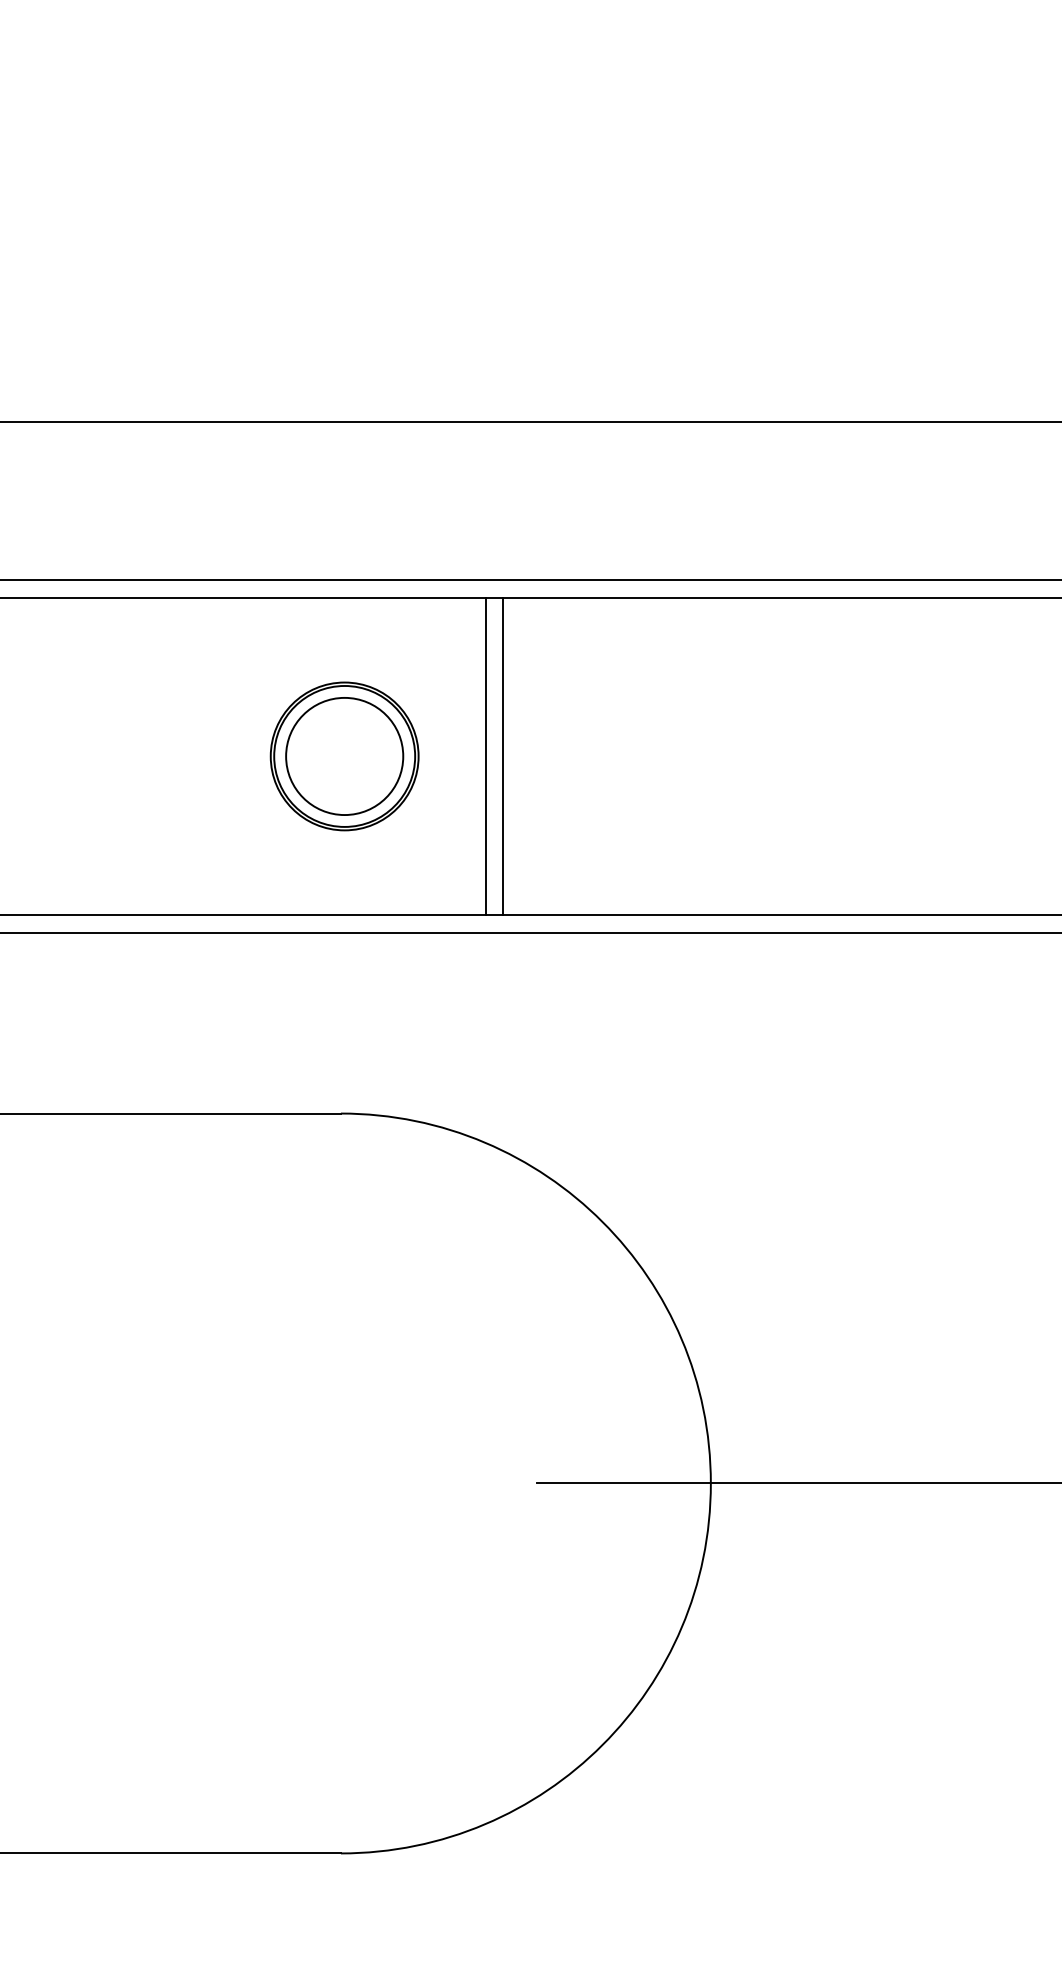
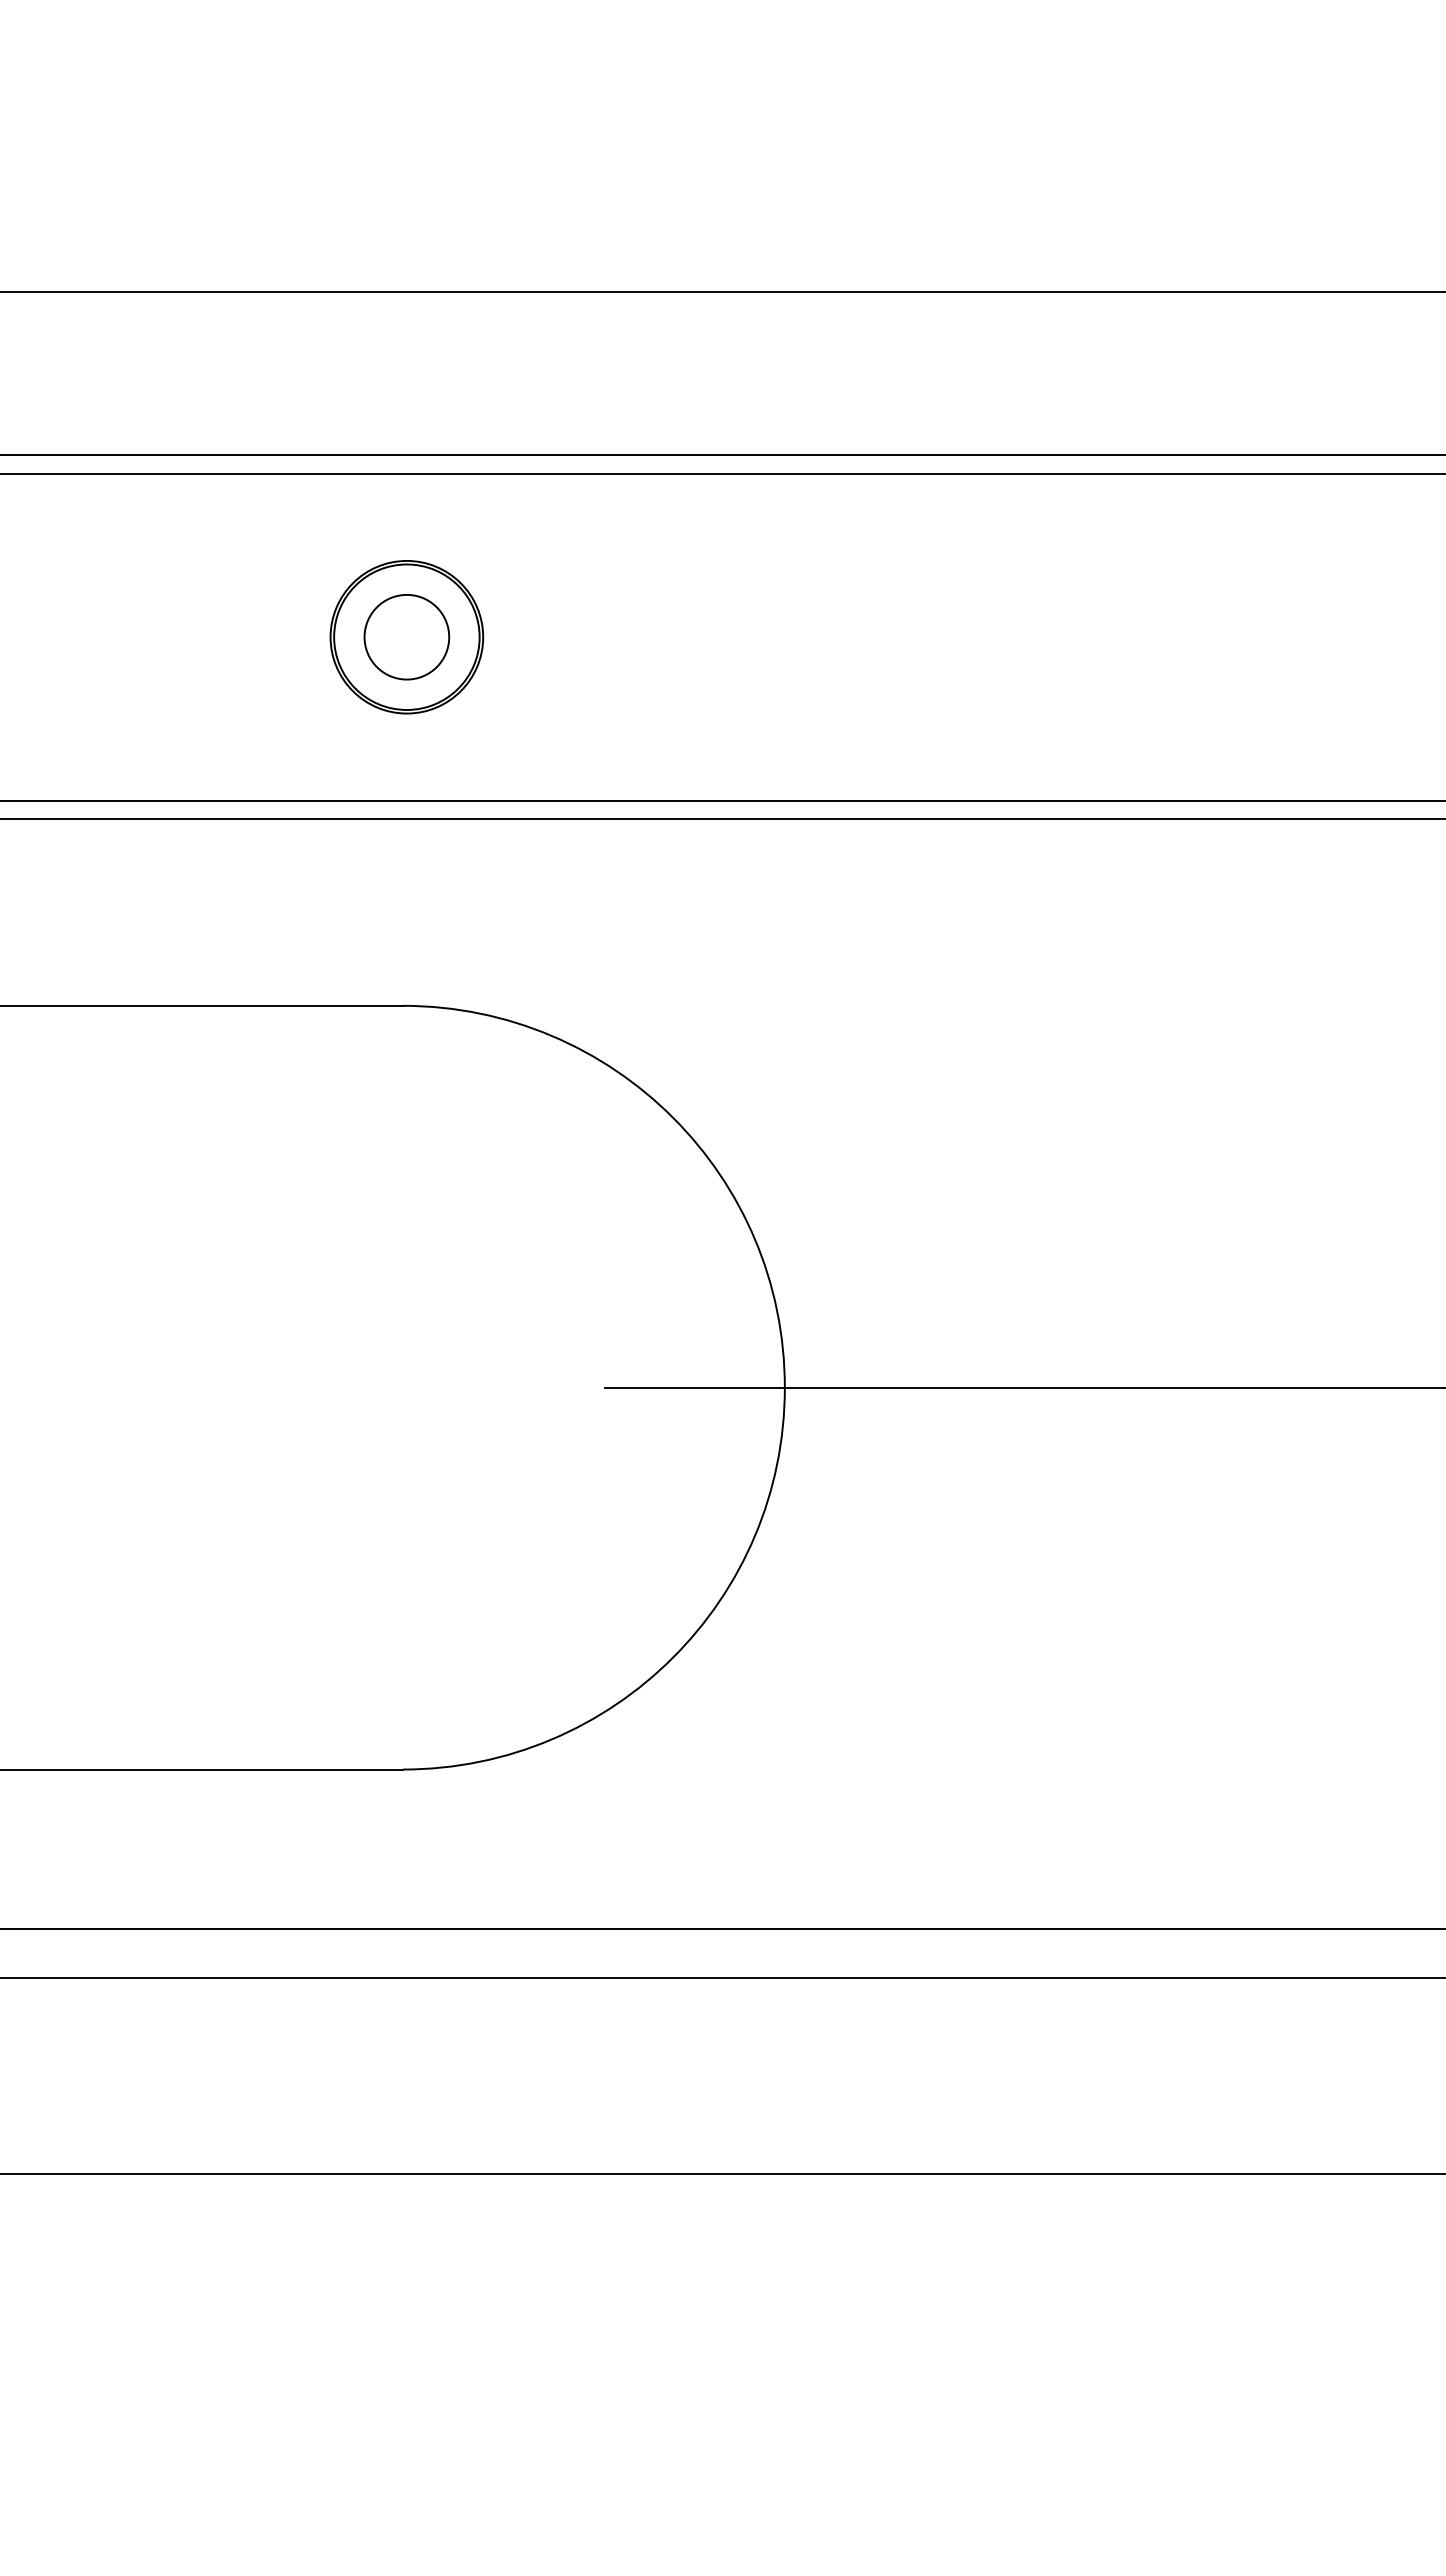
circle: (344, 755) -> (406, 636), size x0.7
line: (485, 755) -> (552, 636), removed
line: (502, 755) -> (569, 636), removed

